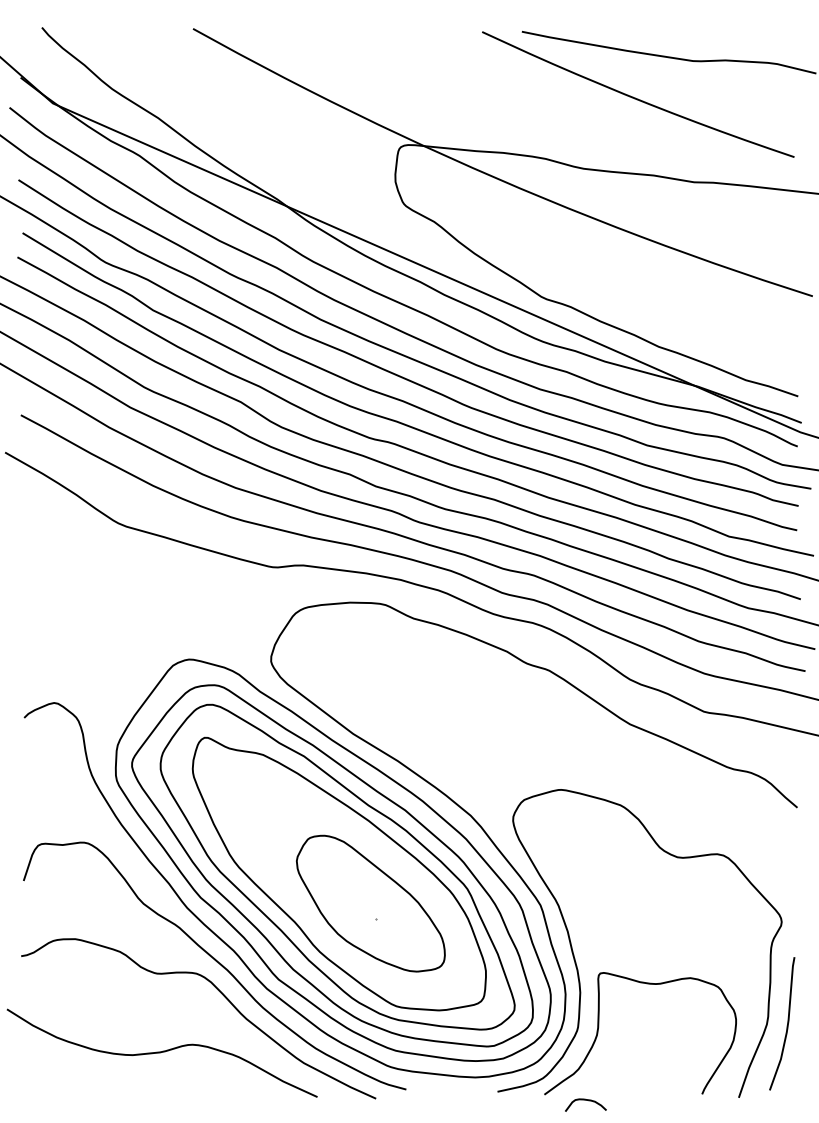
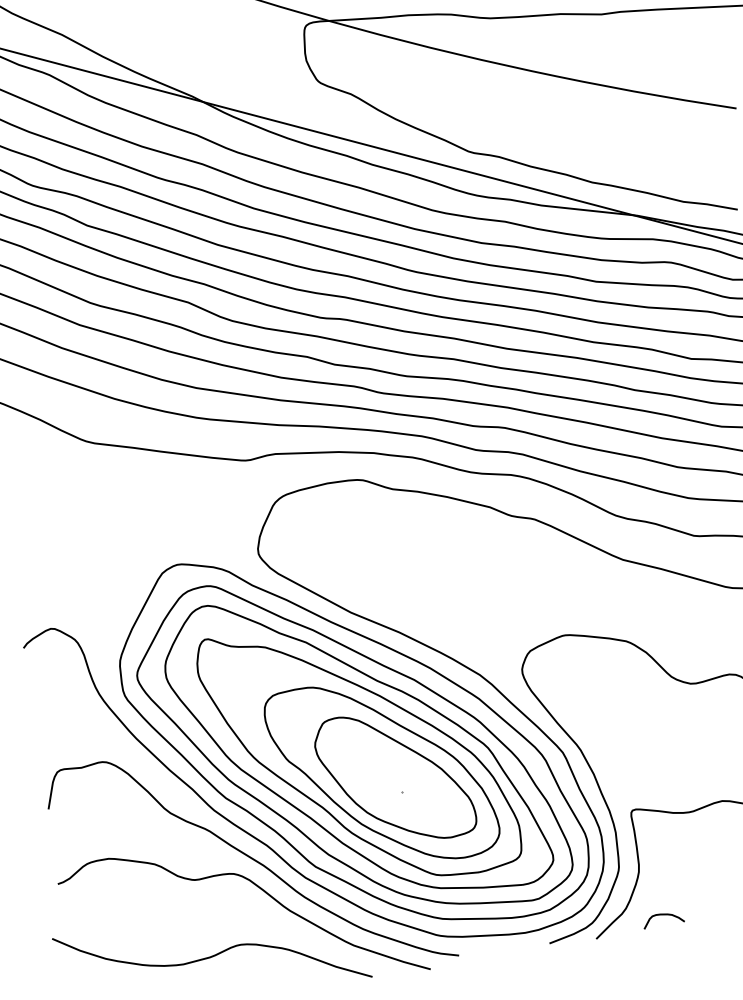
part: (358, 897) -> (381, 773), added
curve: (585, 1100) -> (662, 915), moved

